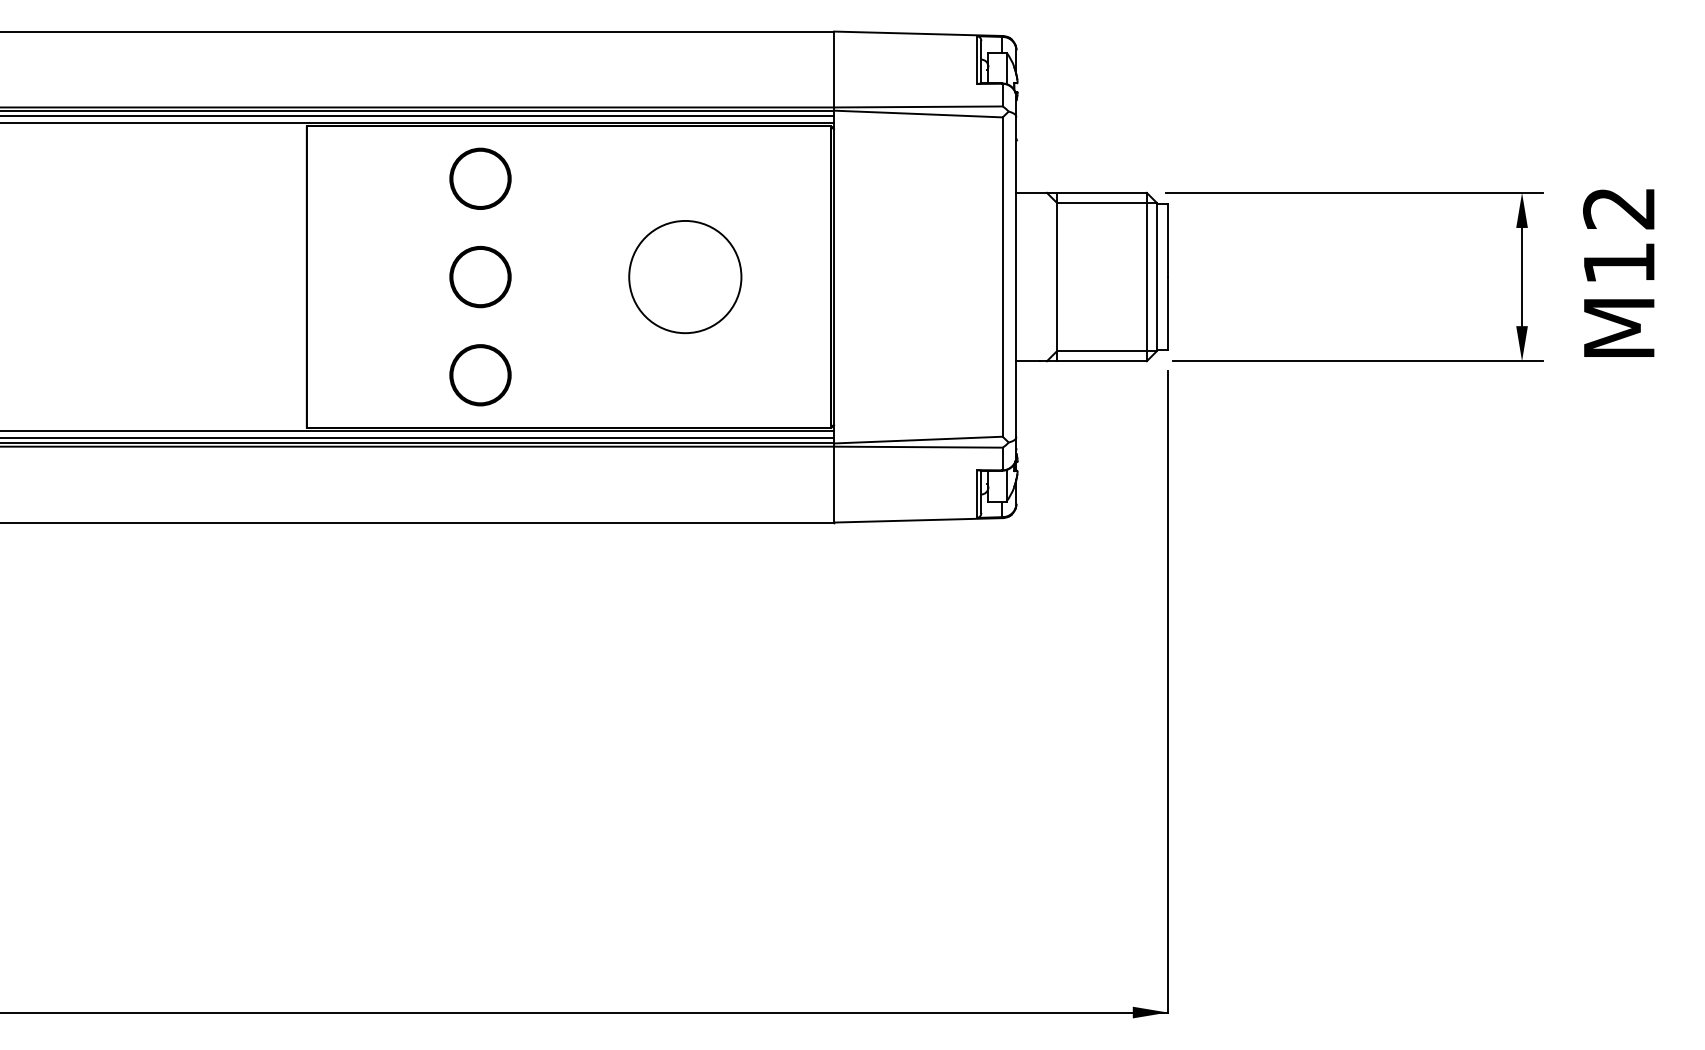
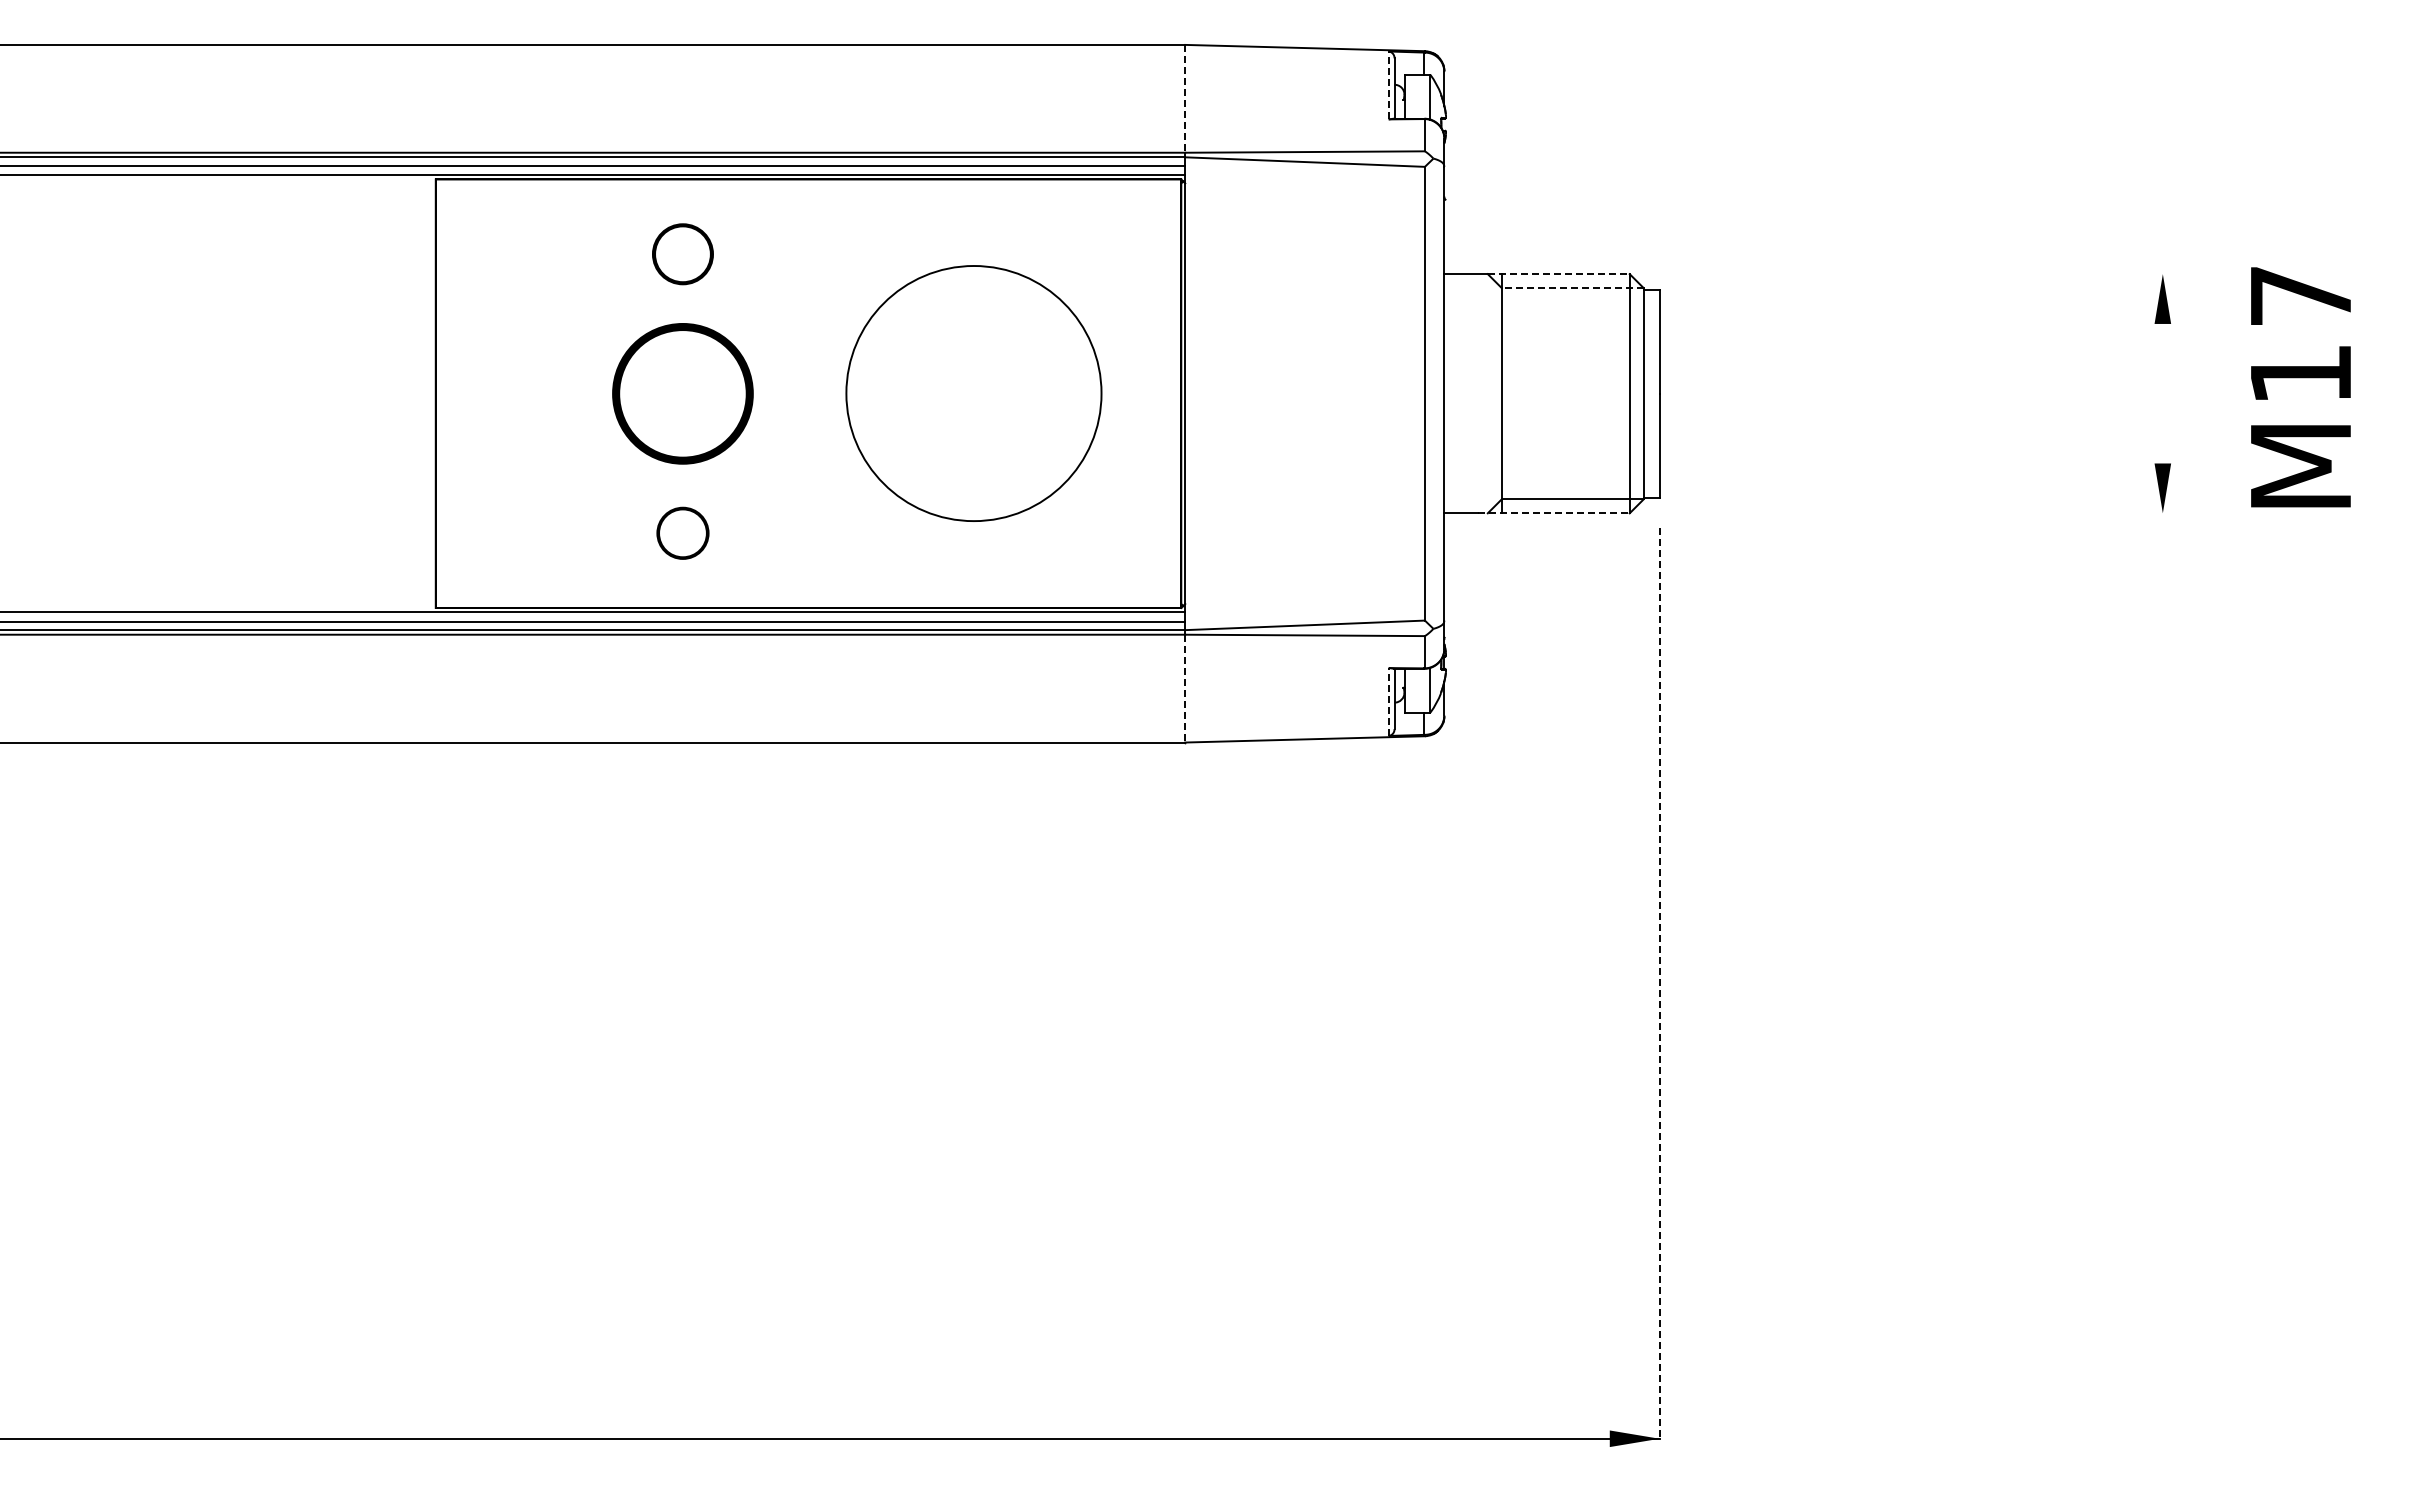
line: (977, 60) -> (1388, 85), solid -> dashed
line: (834, 69) -> (1185, 98), solid -> dashed
part: (480, 179) -> (682, 254), size x0.7
line: (1096, 193) -> (1558, 274), solid -> dashed
line: (1354, 193) -> (1924, 274), removed
line: (1106, 203) -> (1572, 288), solid -> dashed
text: (1618, 208) -> (2299, 296), M12 -> M17
part: (480, 276) -> (682, 393), size x1.6
circle: (684, 276) -> (973, 393), size x1.6
line: (1521, 276) -> (2162, 393), removed
line: (1093, 361) -> (1553, 513), solid -> dashed
line: (1357, 361) -> (1929, 513), removed
part: (480, 375) -> (682, 533), size x0.6
line: (834, 484) -> (1185, 688), solid -> dashed
line: (977, 494) -> (1388, 702), solid -> dashed
line: (1167, 692) -> (1659, 983), solid -> dashed

